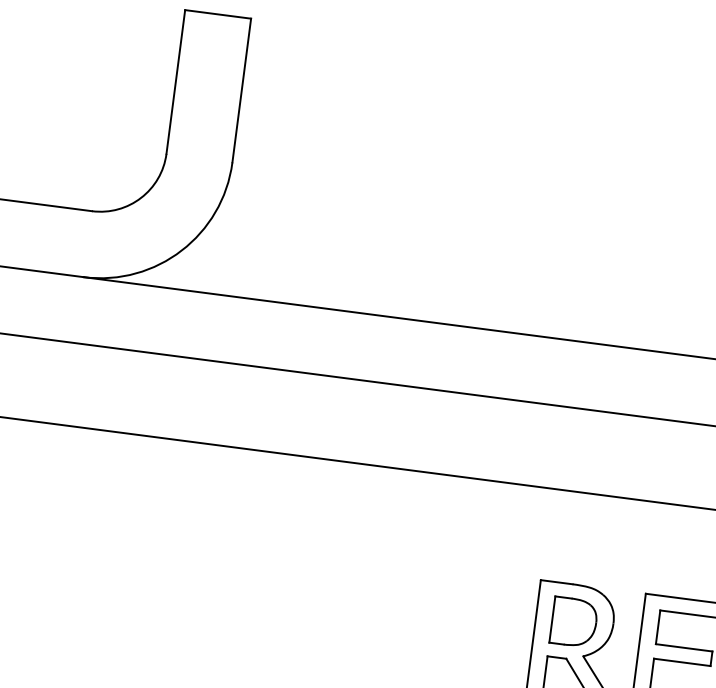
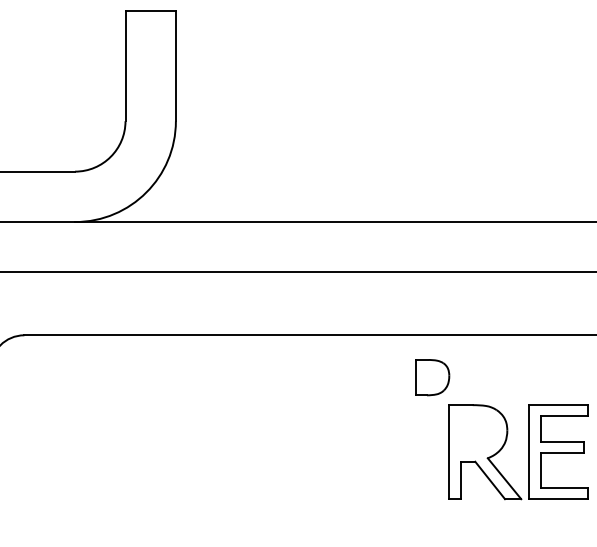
part: (573, 622) -> (432, 377), moved

